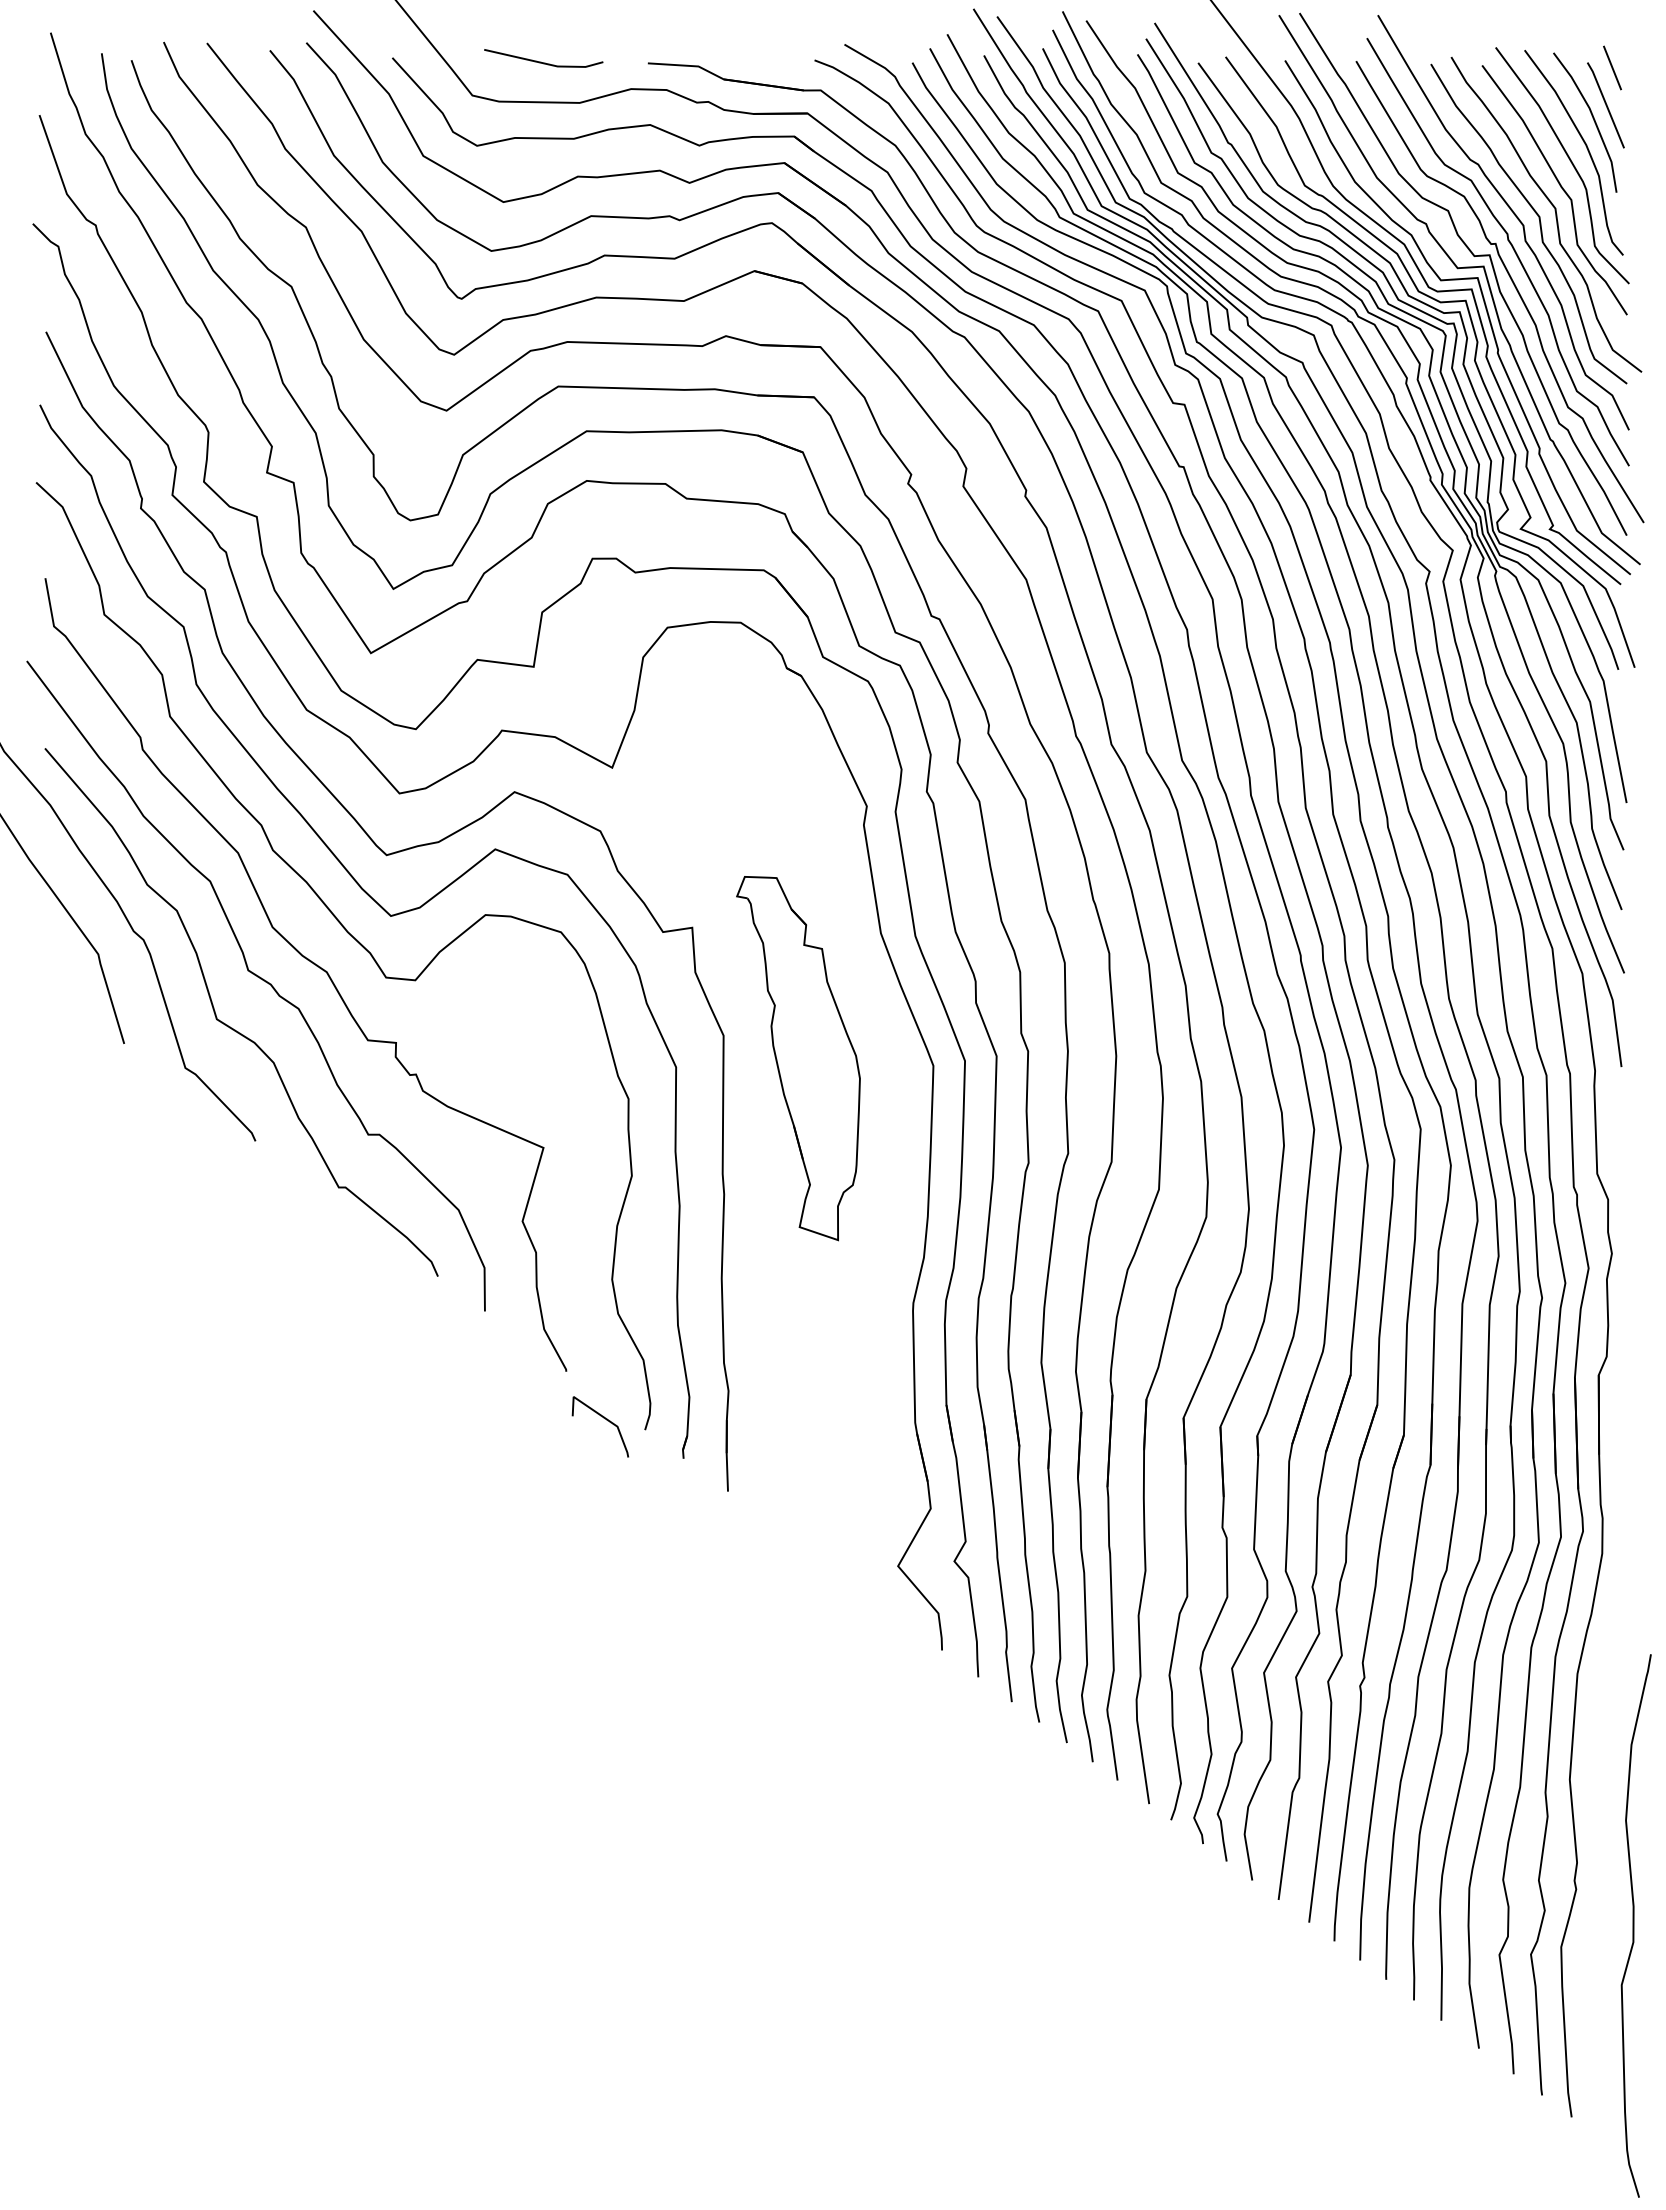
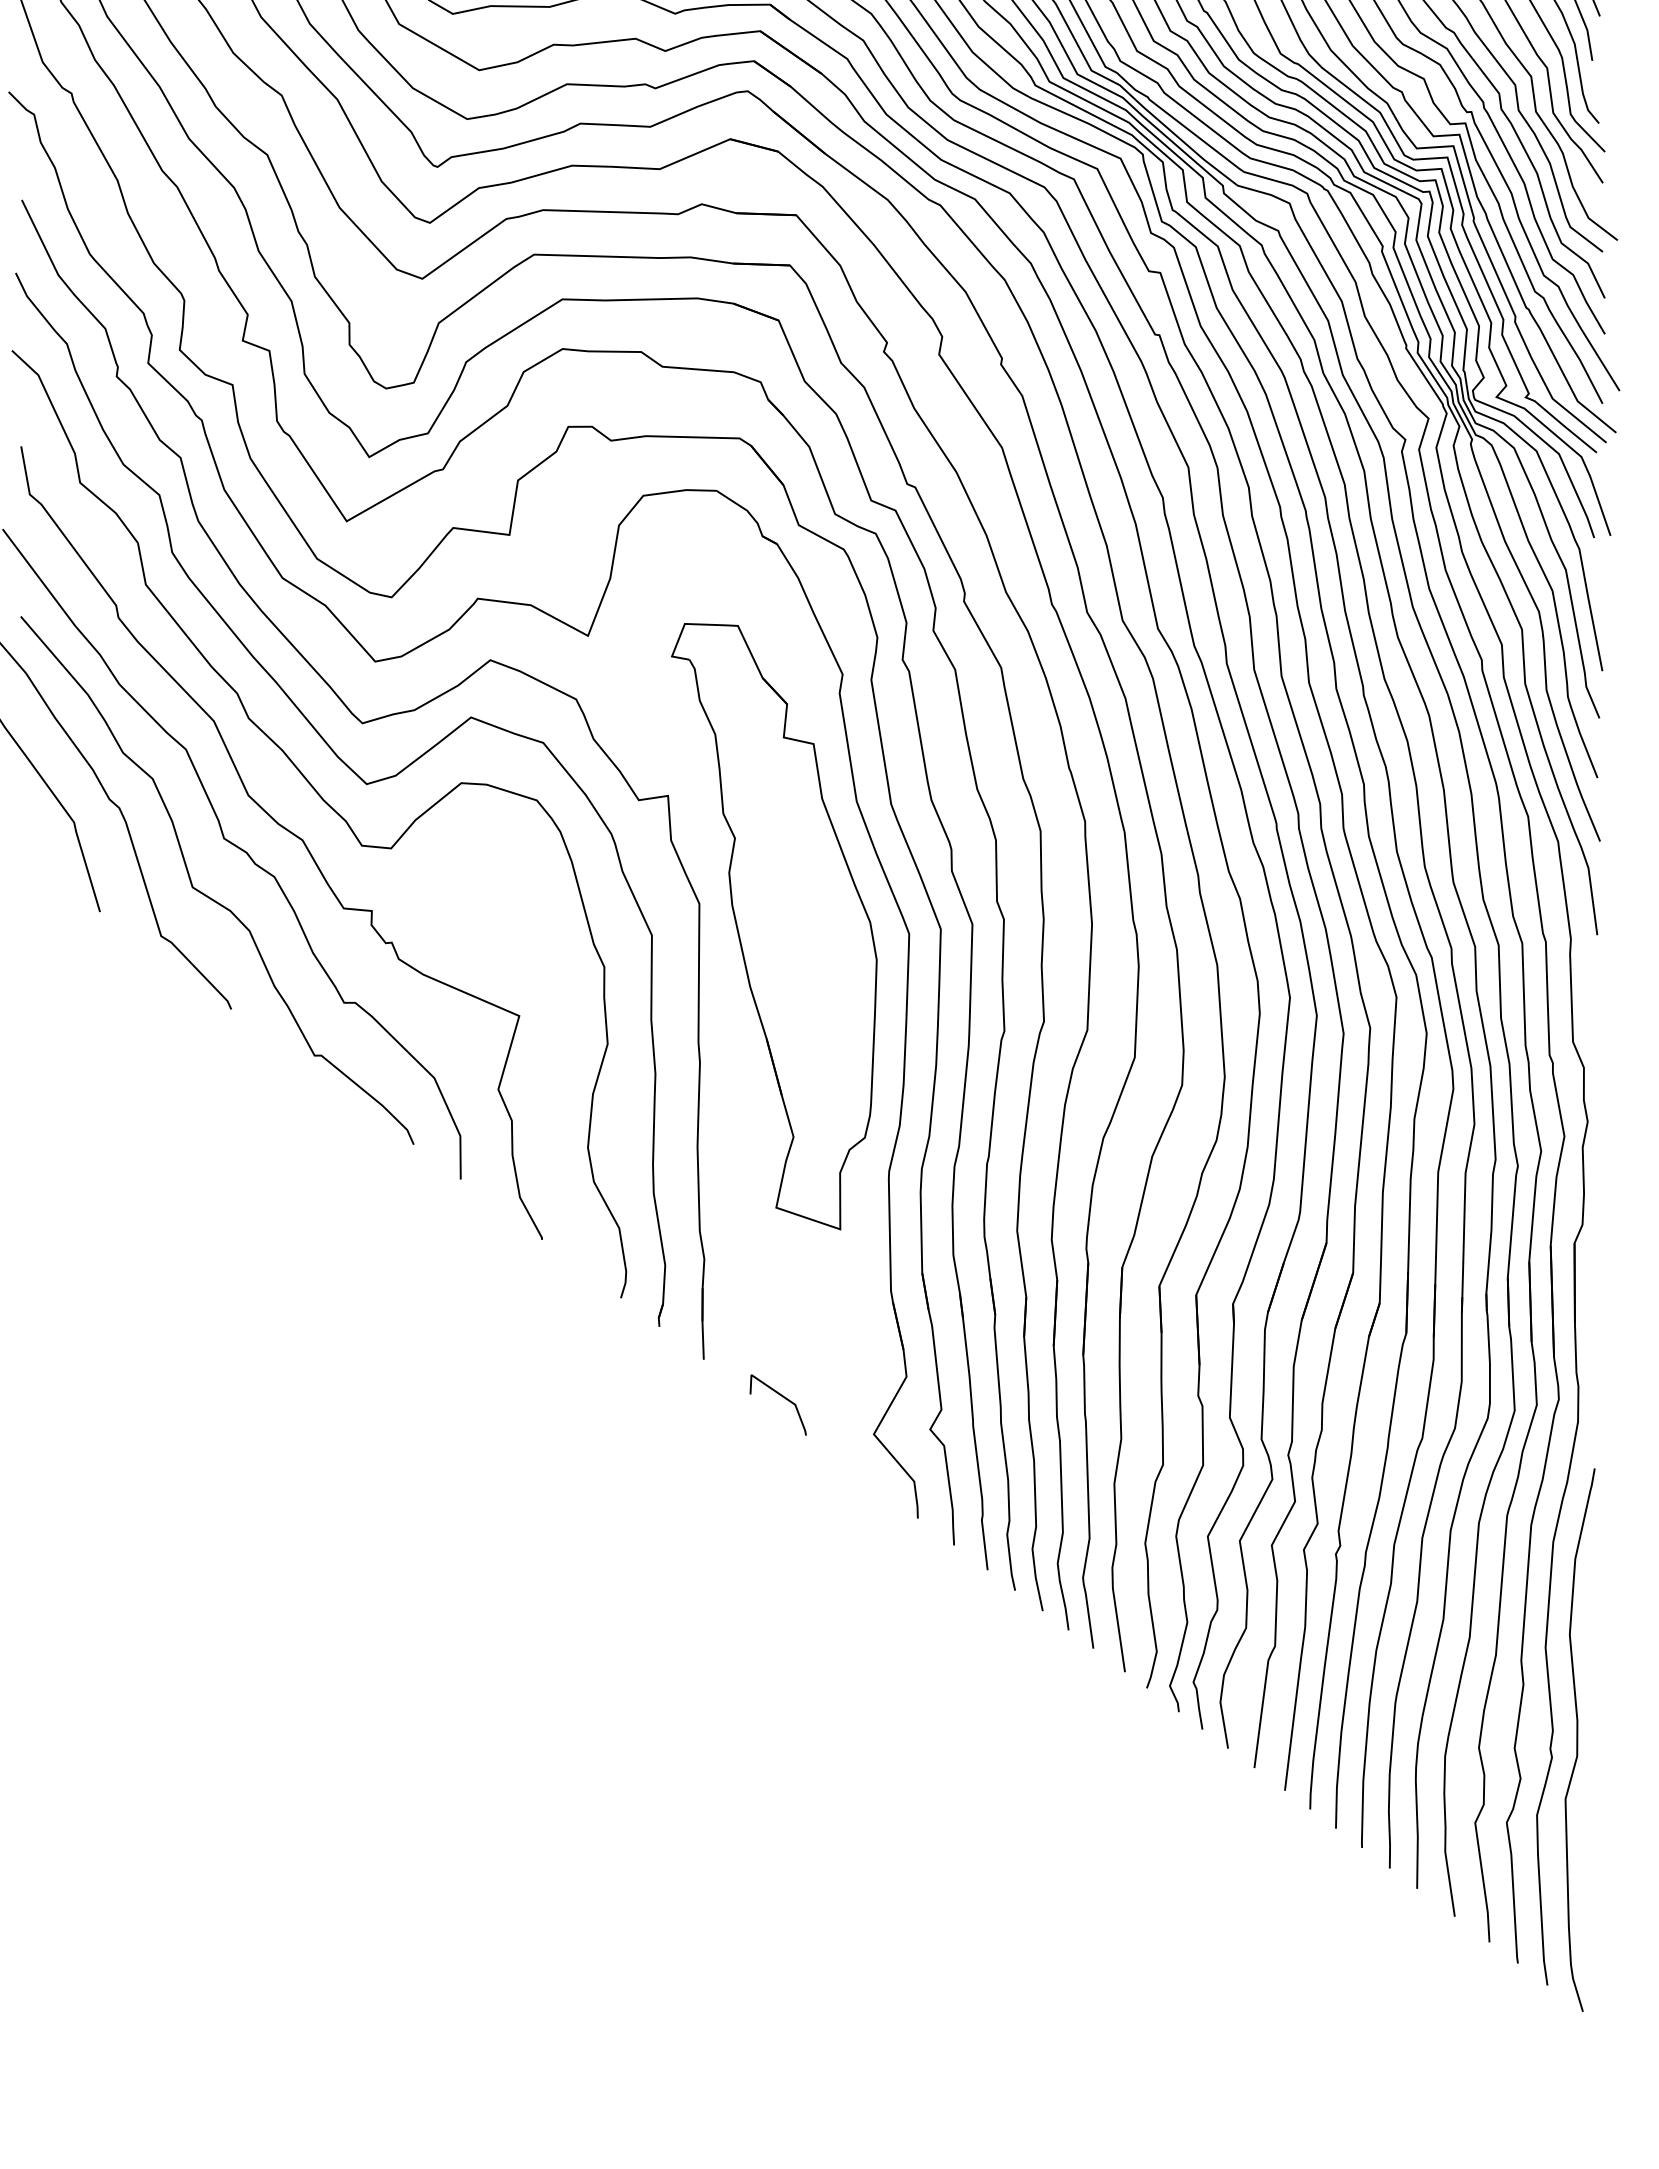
part: (798, 1058) -> (774, 926), size x1.67
line: (606, 1420) -> (784, 1398), moved
curve: (1634, 1925) -> (1578, 1739), moved

